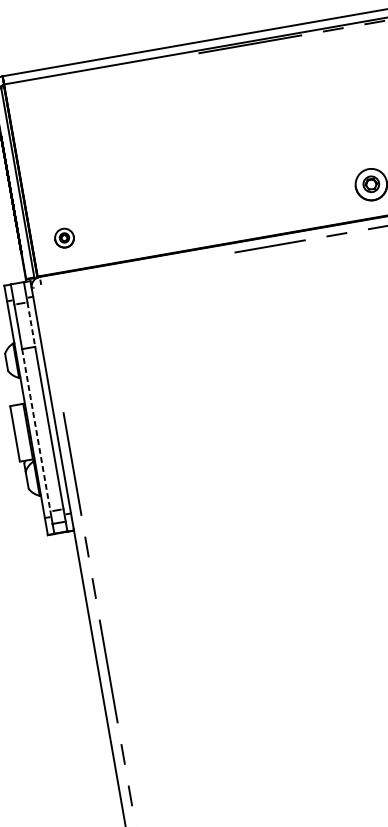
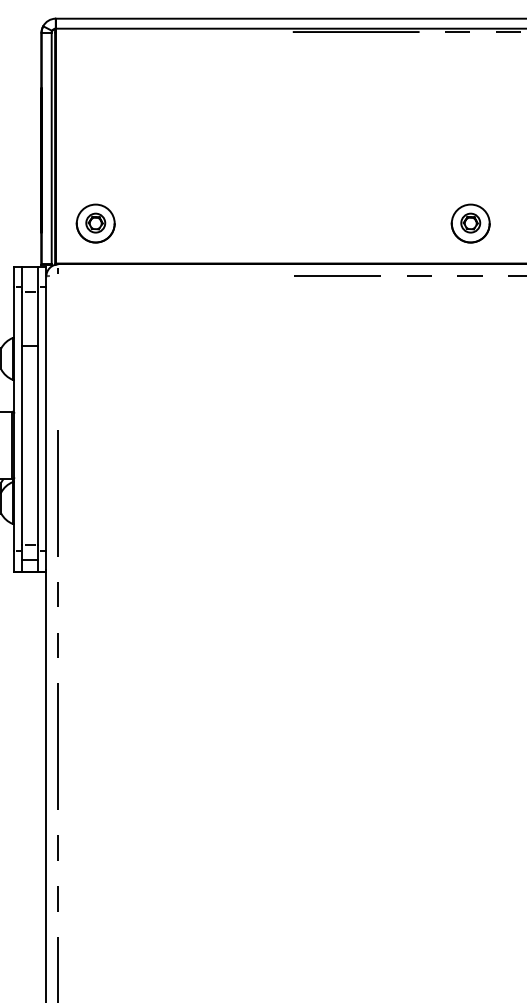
part: (64, 238) -> (95, 223), size x1.67
line: (31, 324) -> (38, 319), dashed -> solid
line: (36, 431) -> (22, 446), dashed -> solid

